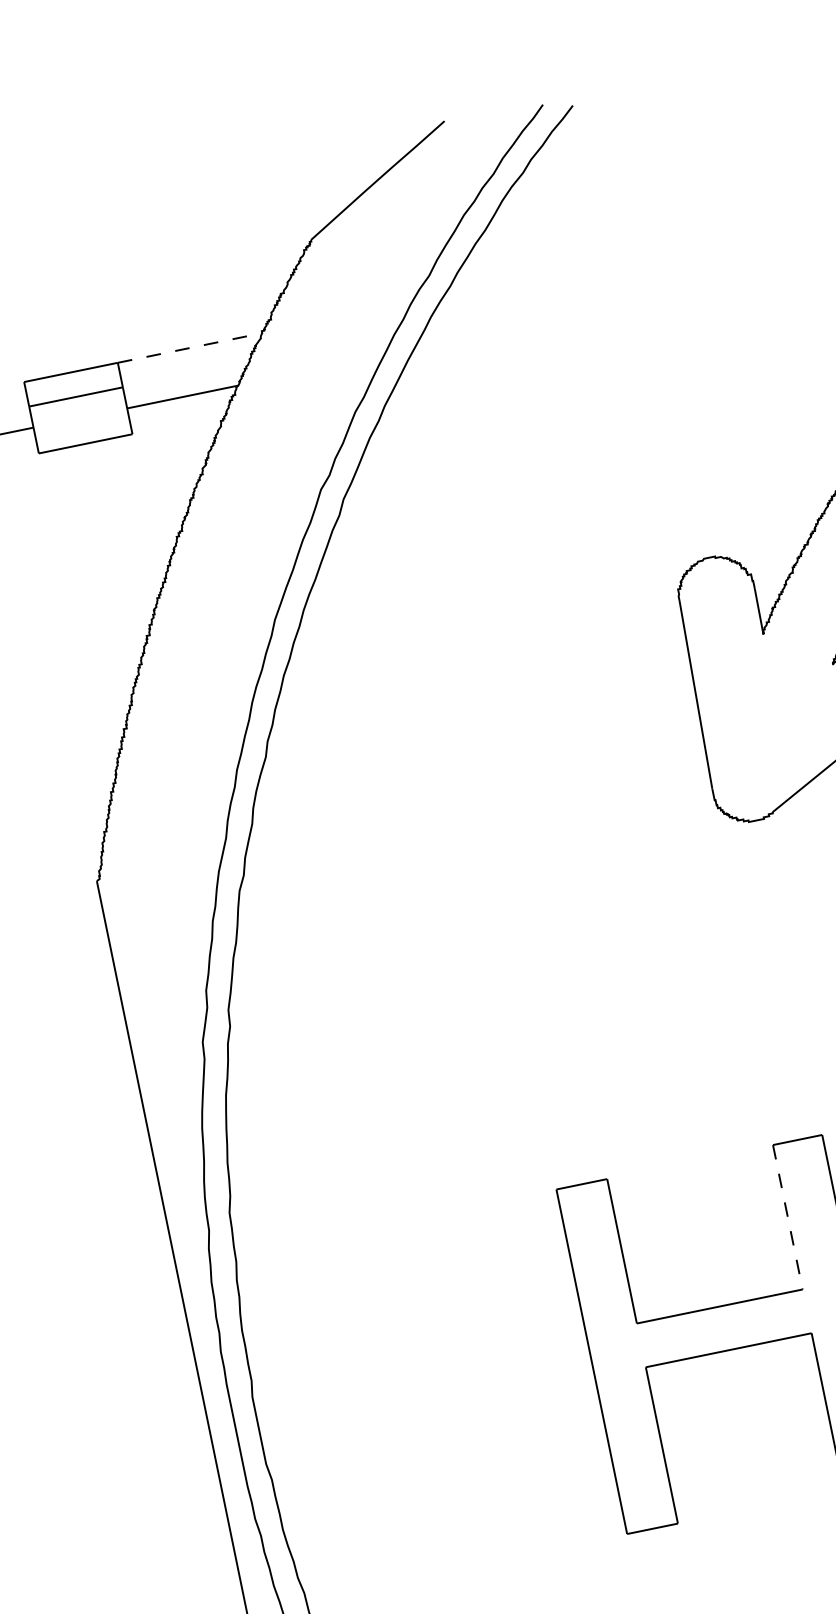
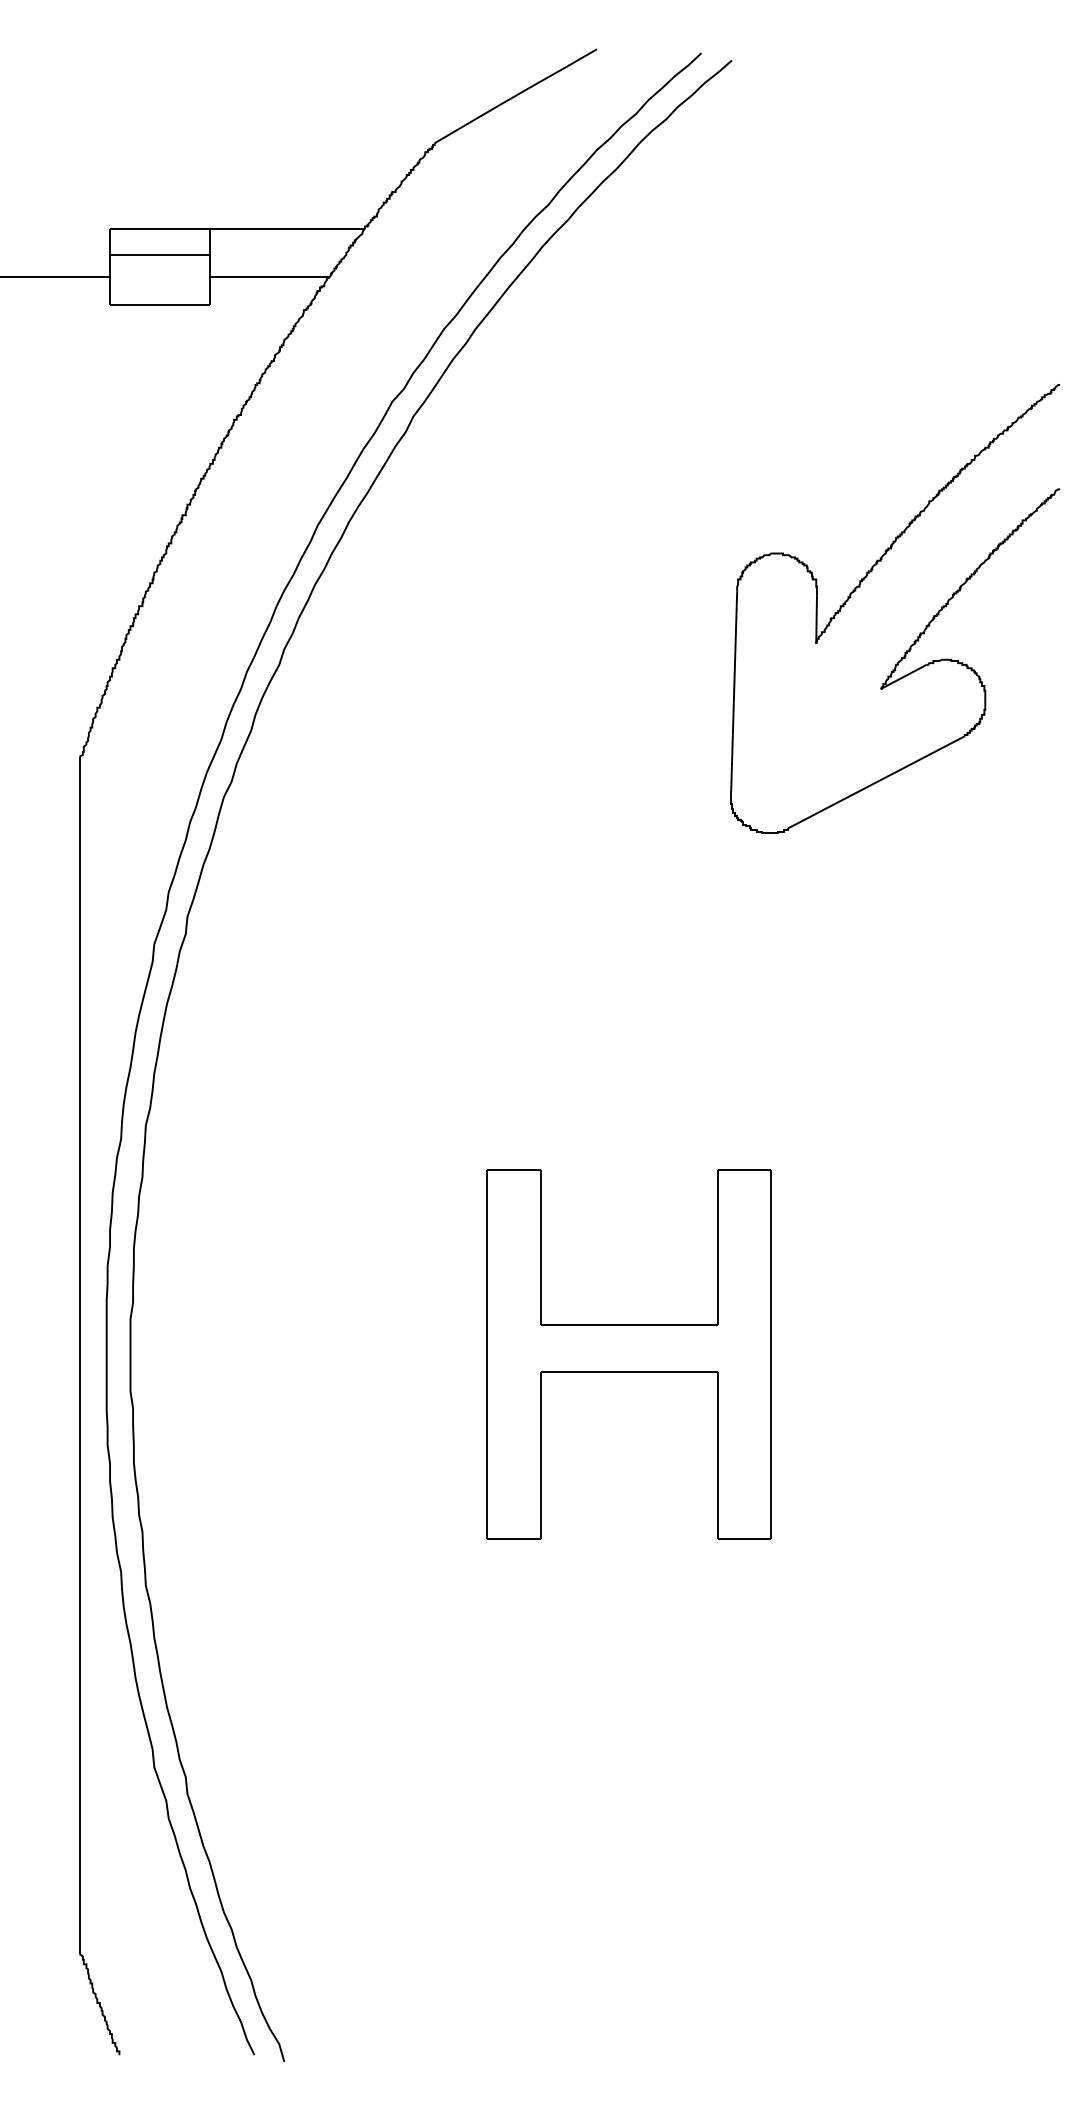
line: (190, 347) -> (288, 228), dashed -> solid
line: (788, 1218) -> (718, 1248), dashed -> solid

